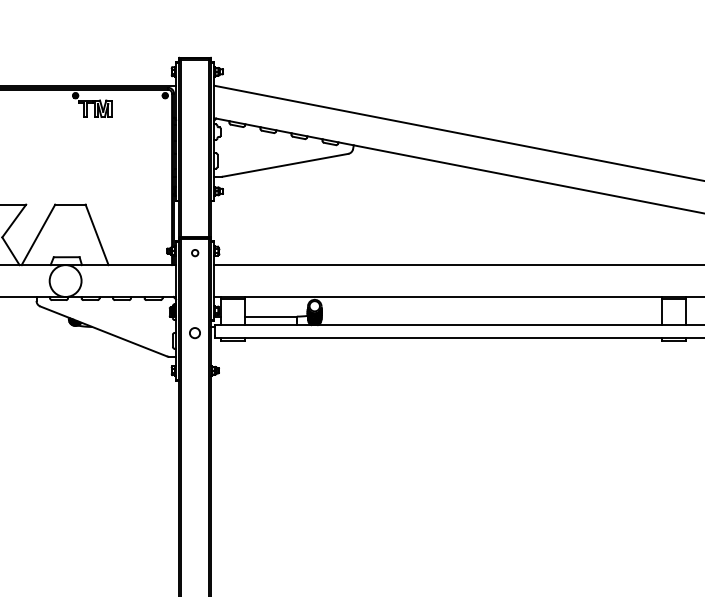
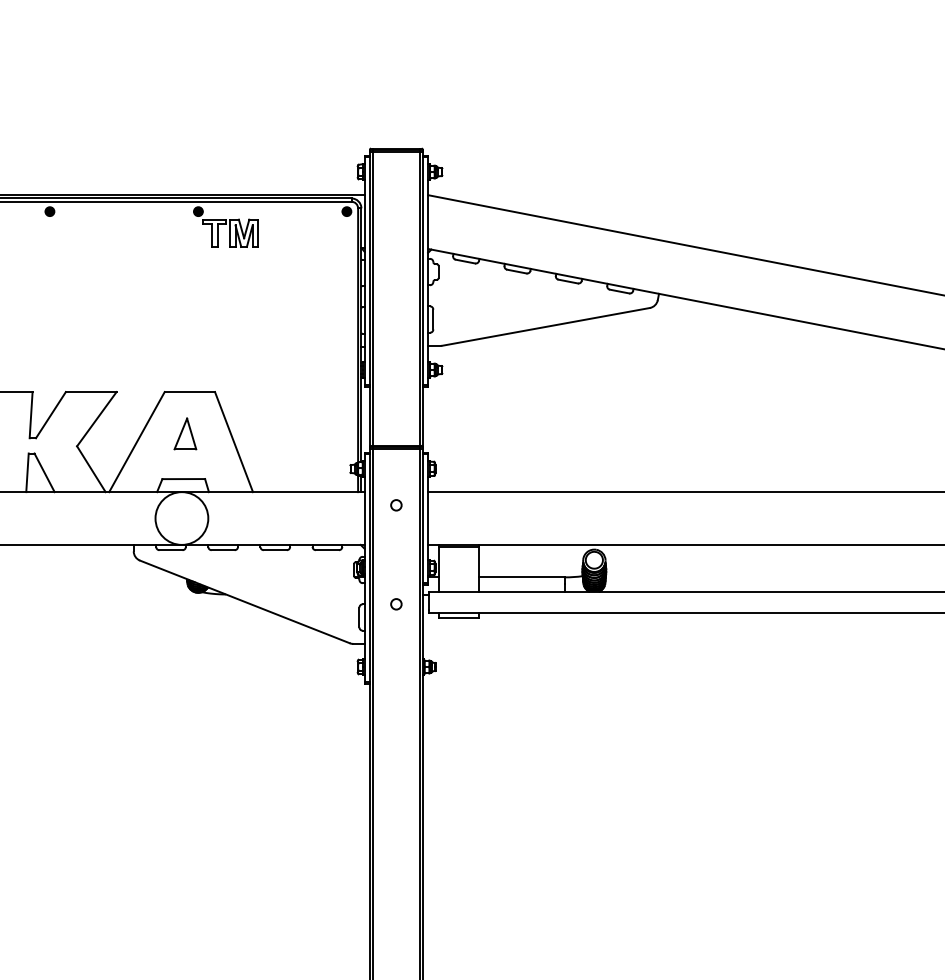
part: (67, 229) -> (185, 433), added
circle: (195, 253) -> (396, 506), moved
circle: (195, 332) -> (396, 603), size x0.62

